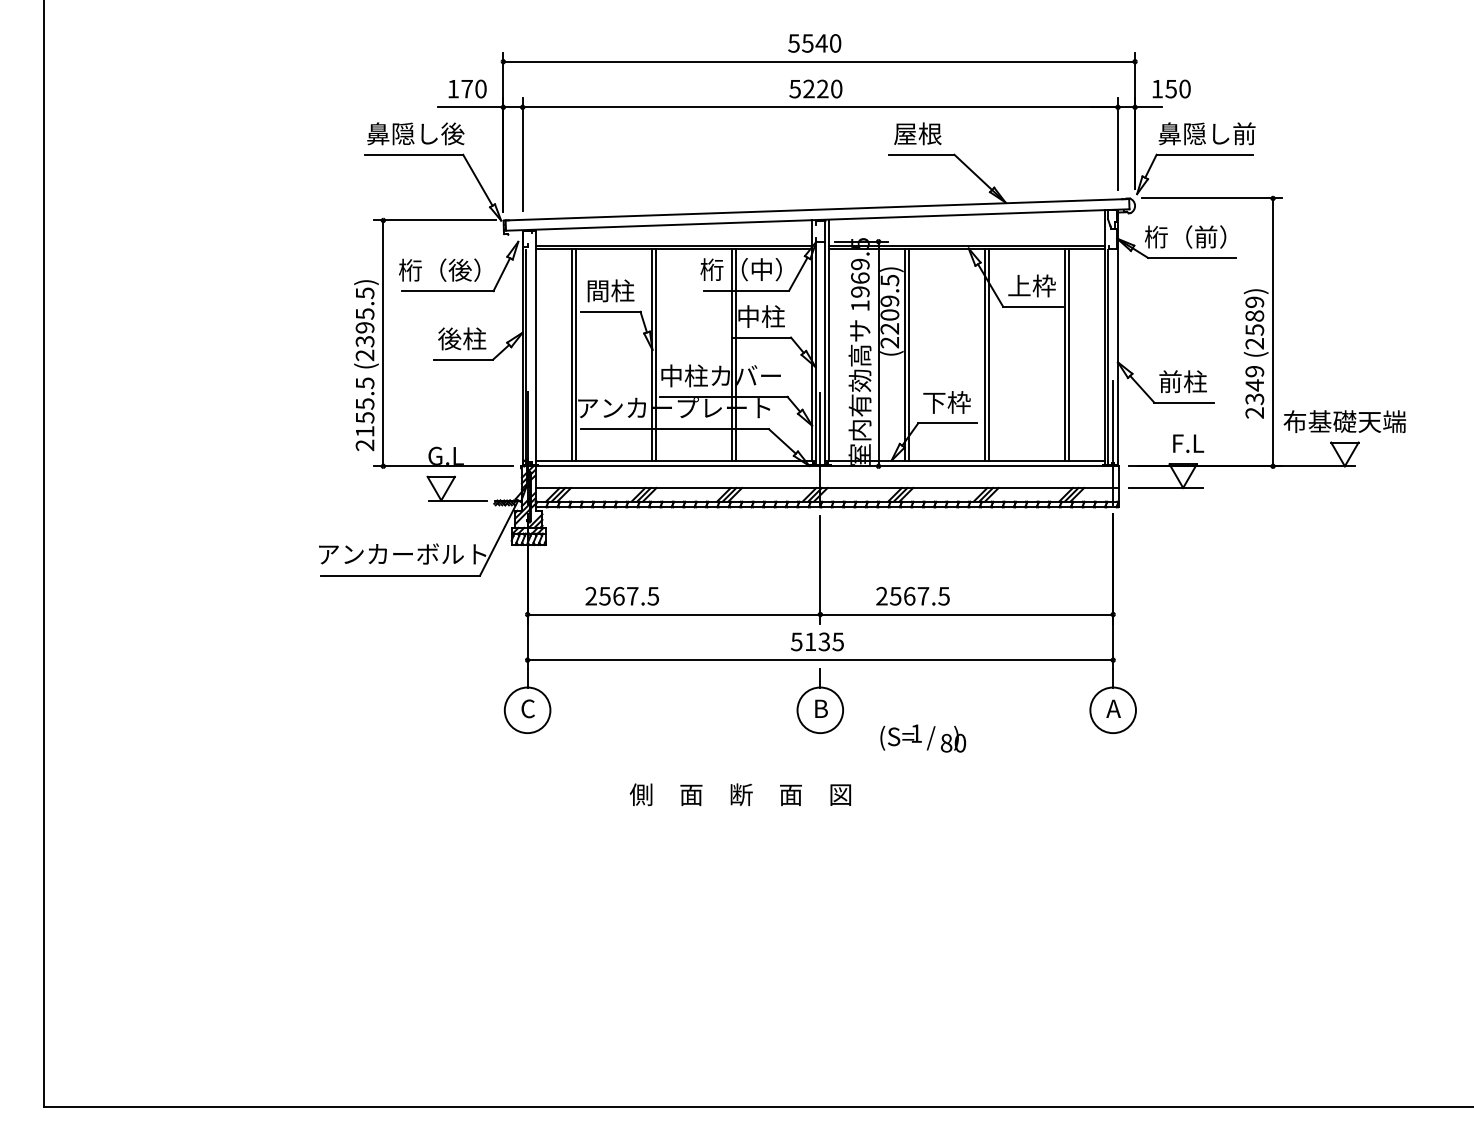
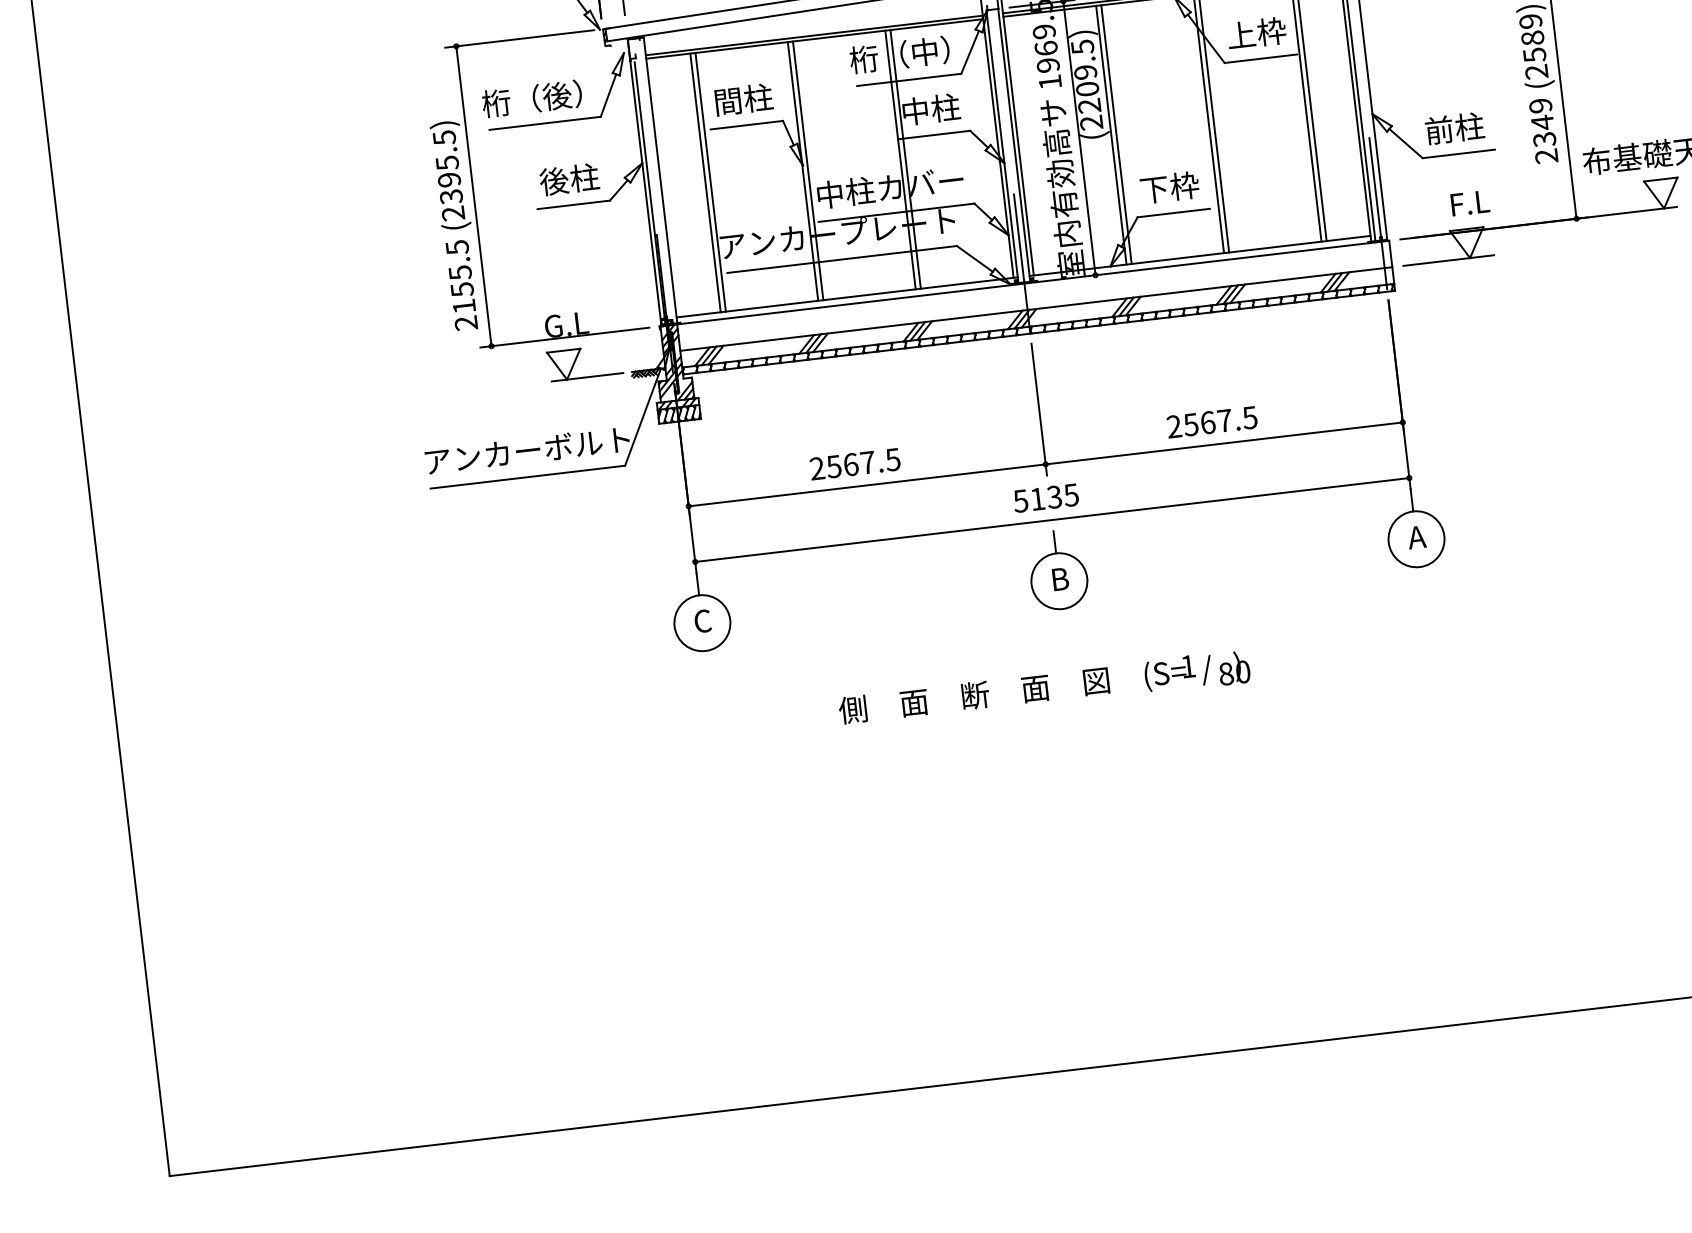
text: (912, 595) -> (1211, 421), moved
text: (621, 596) -> (854, 464), moved
text: (923, 738) -> (1197, 671), moved

